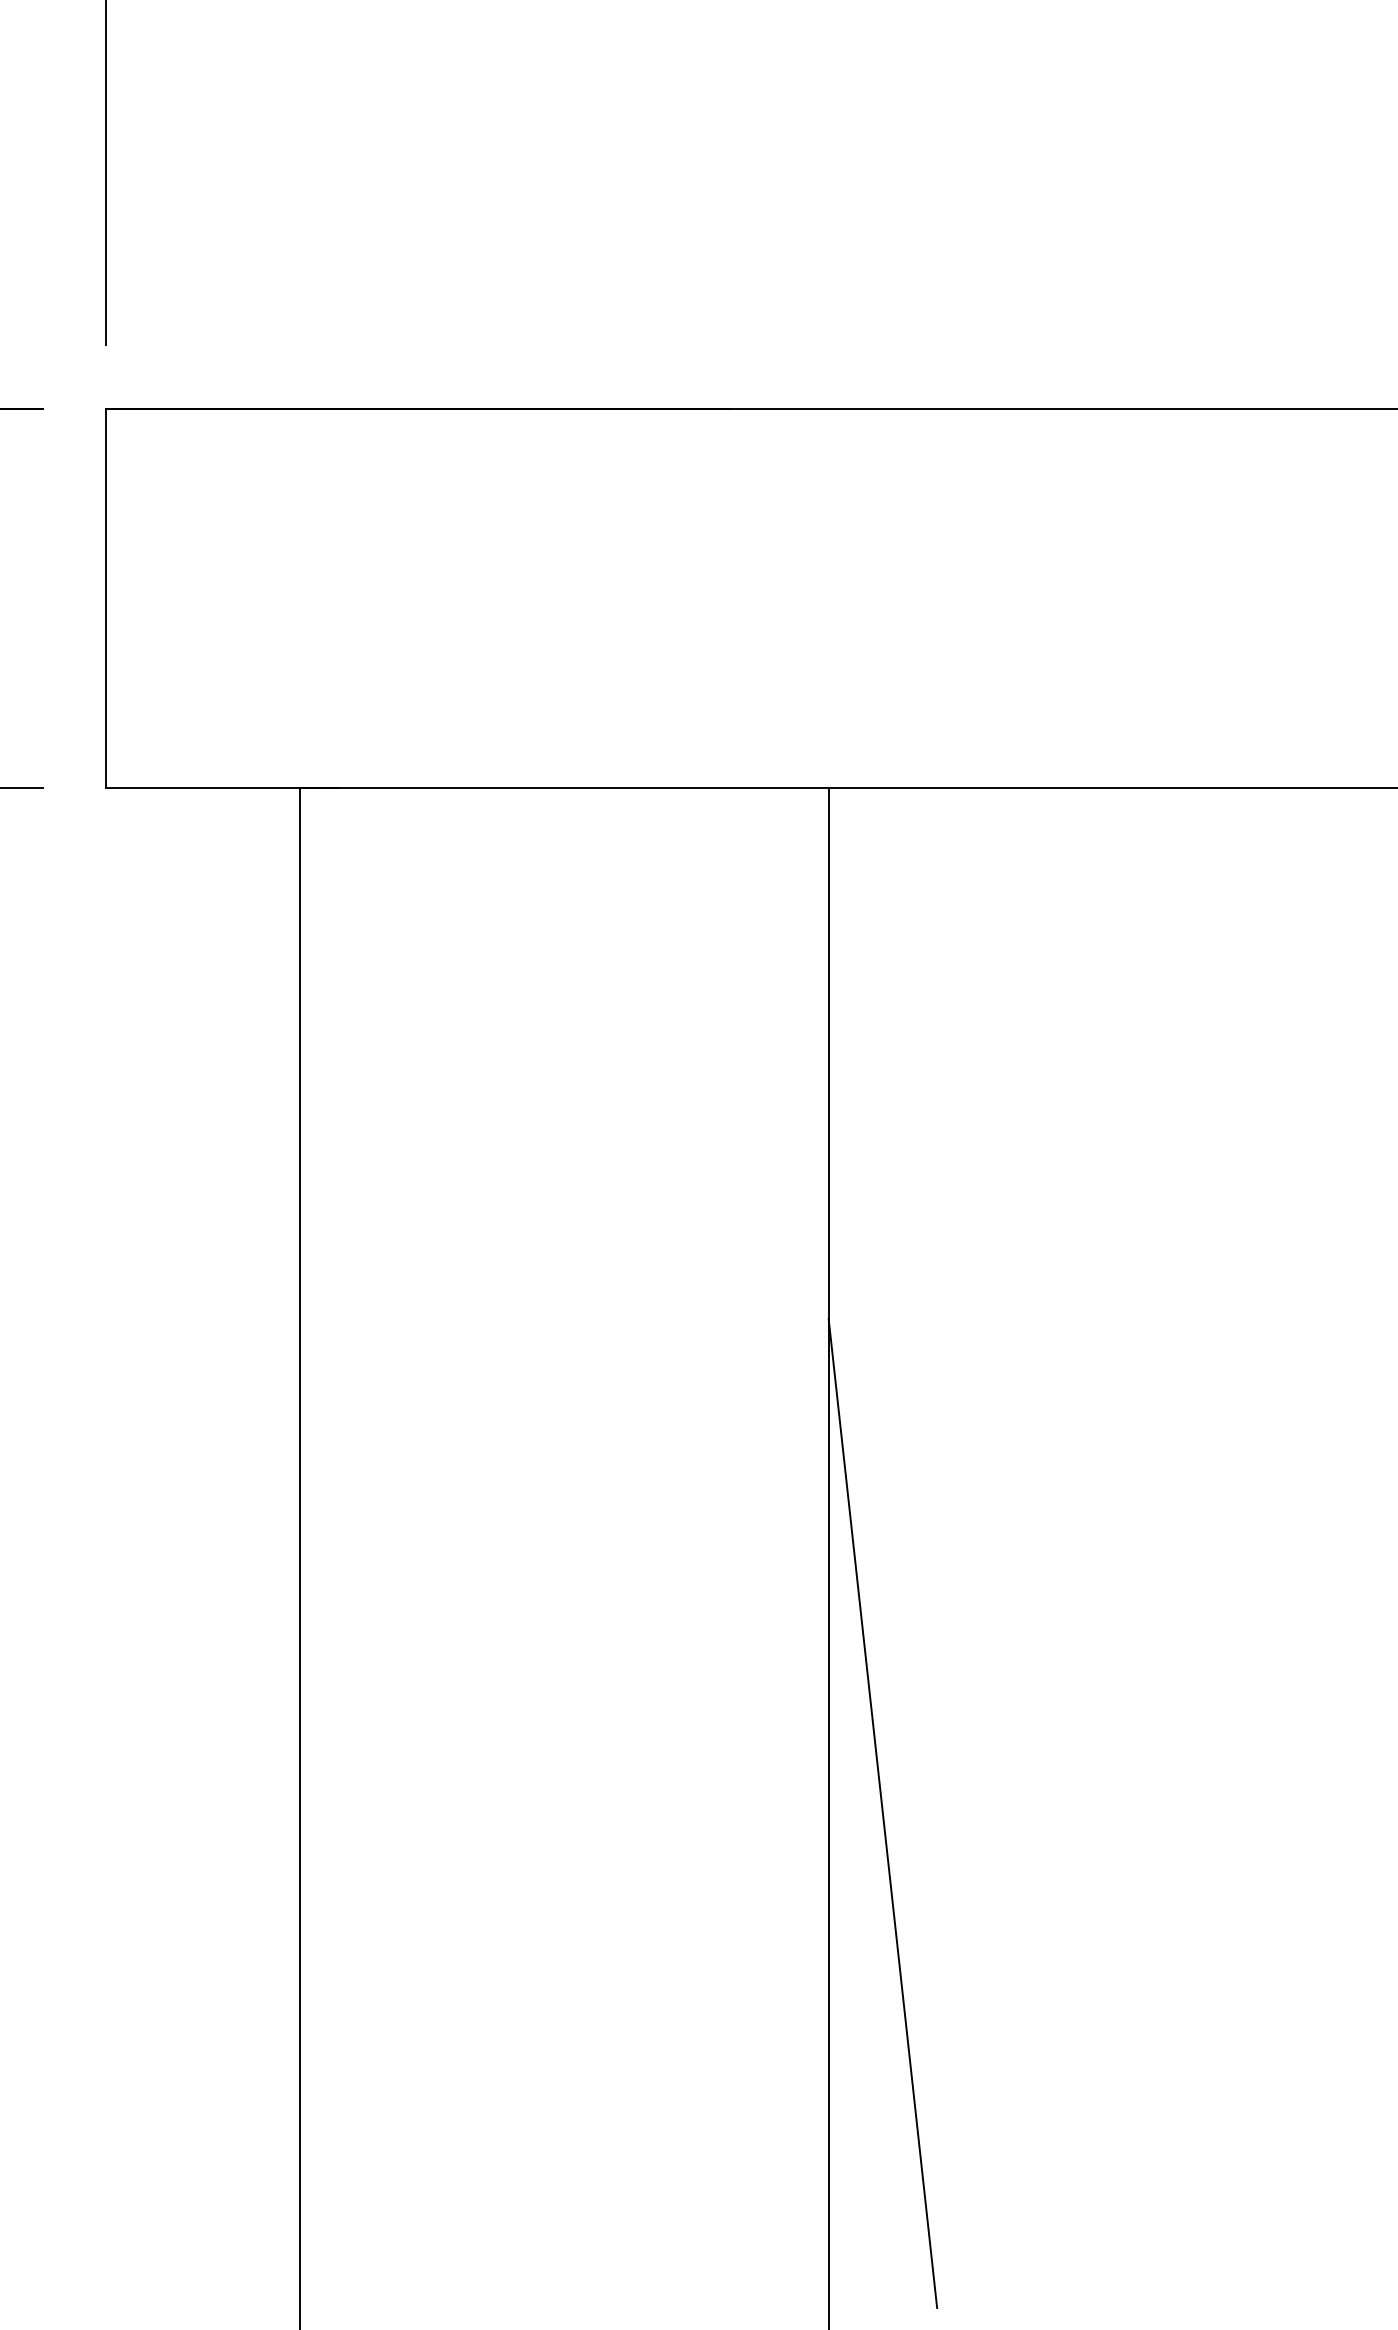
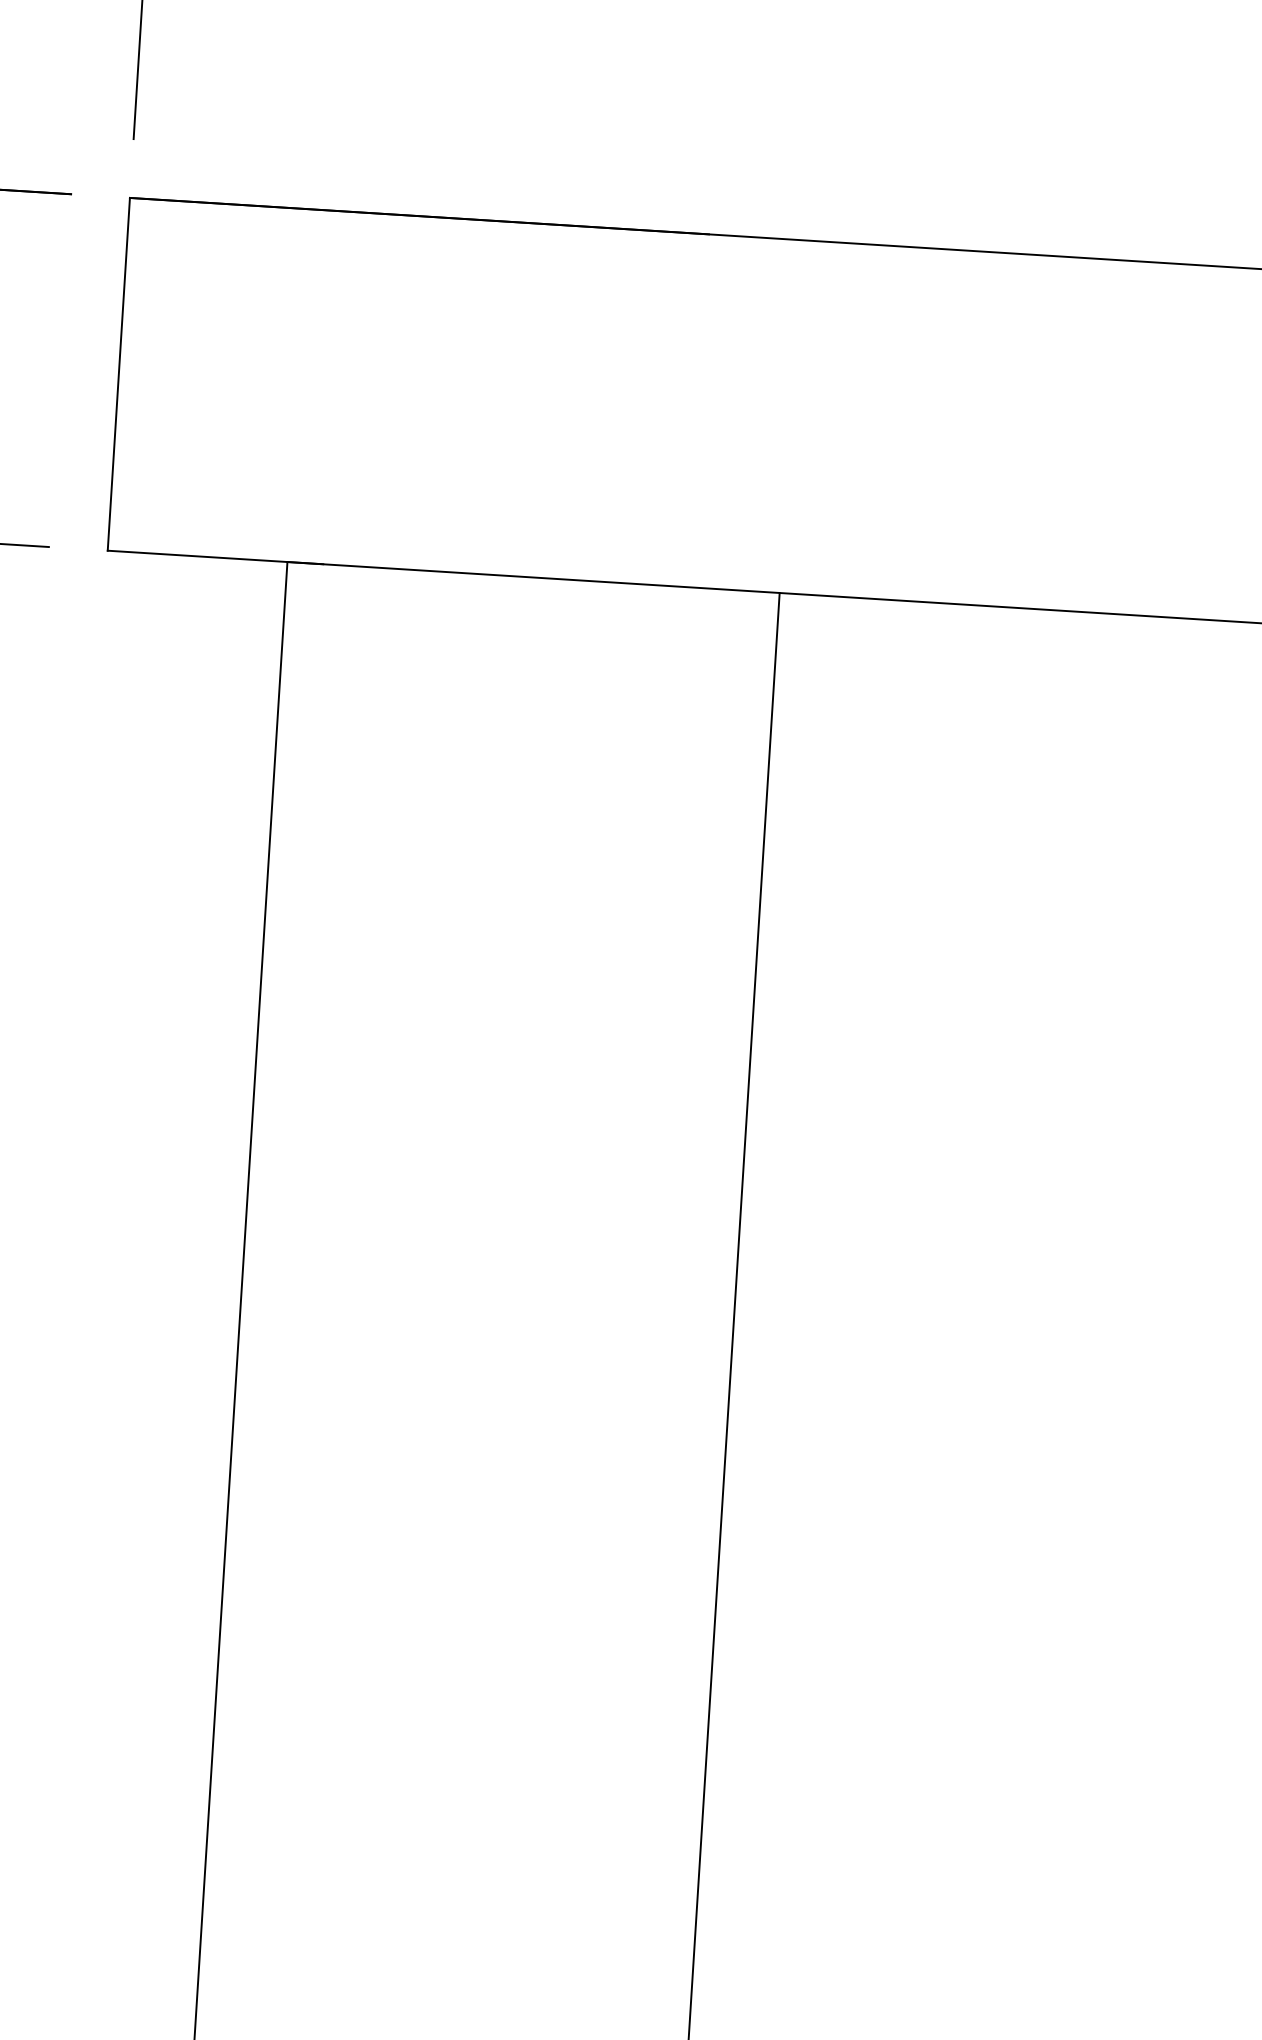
line: (882, 1813) -> (769, 1550), removed

